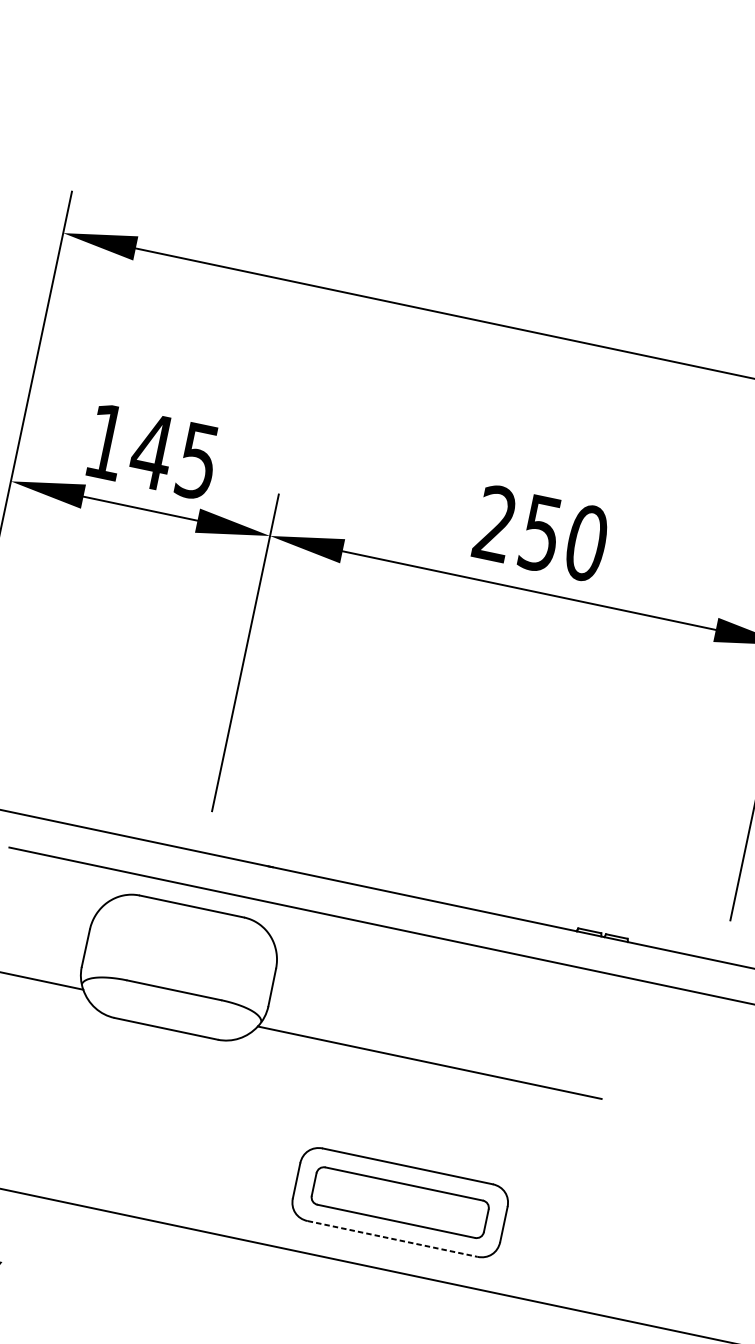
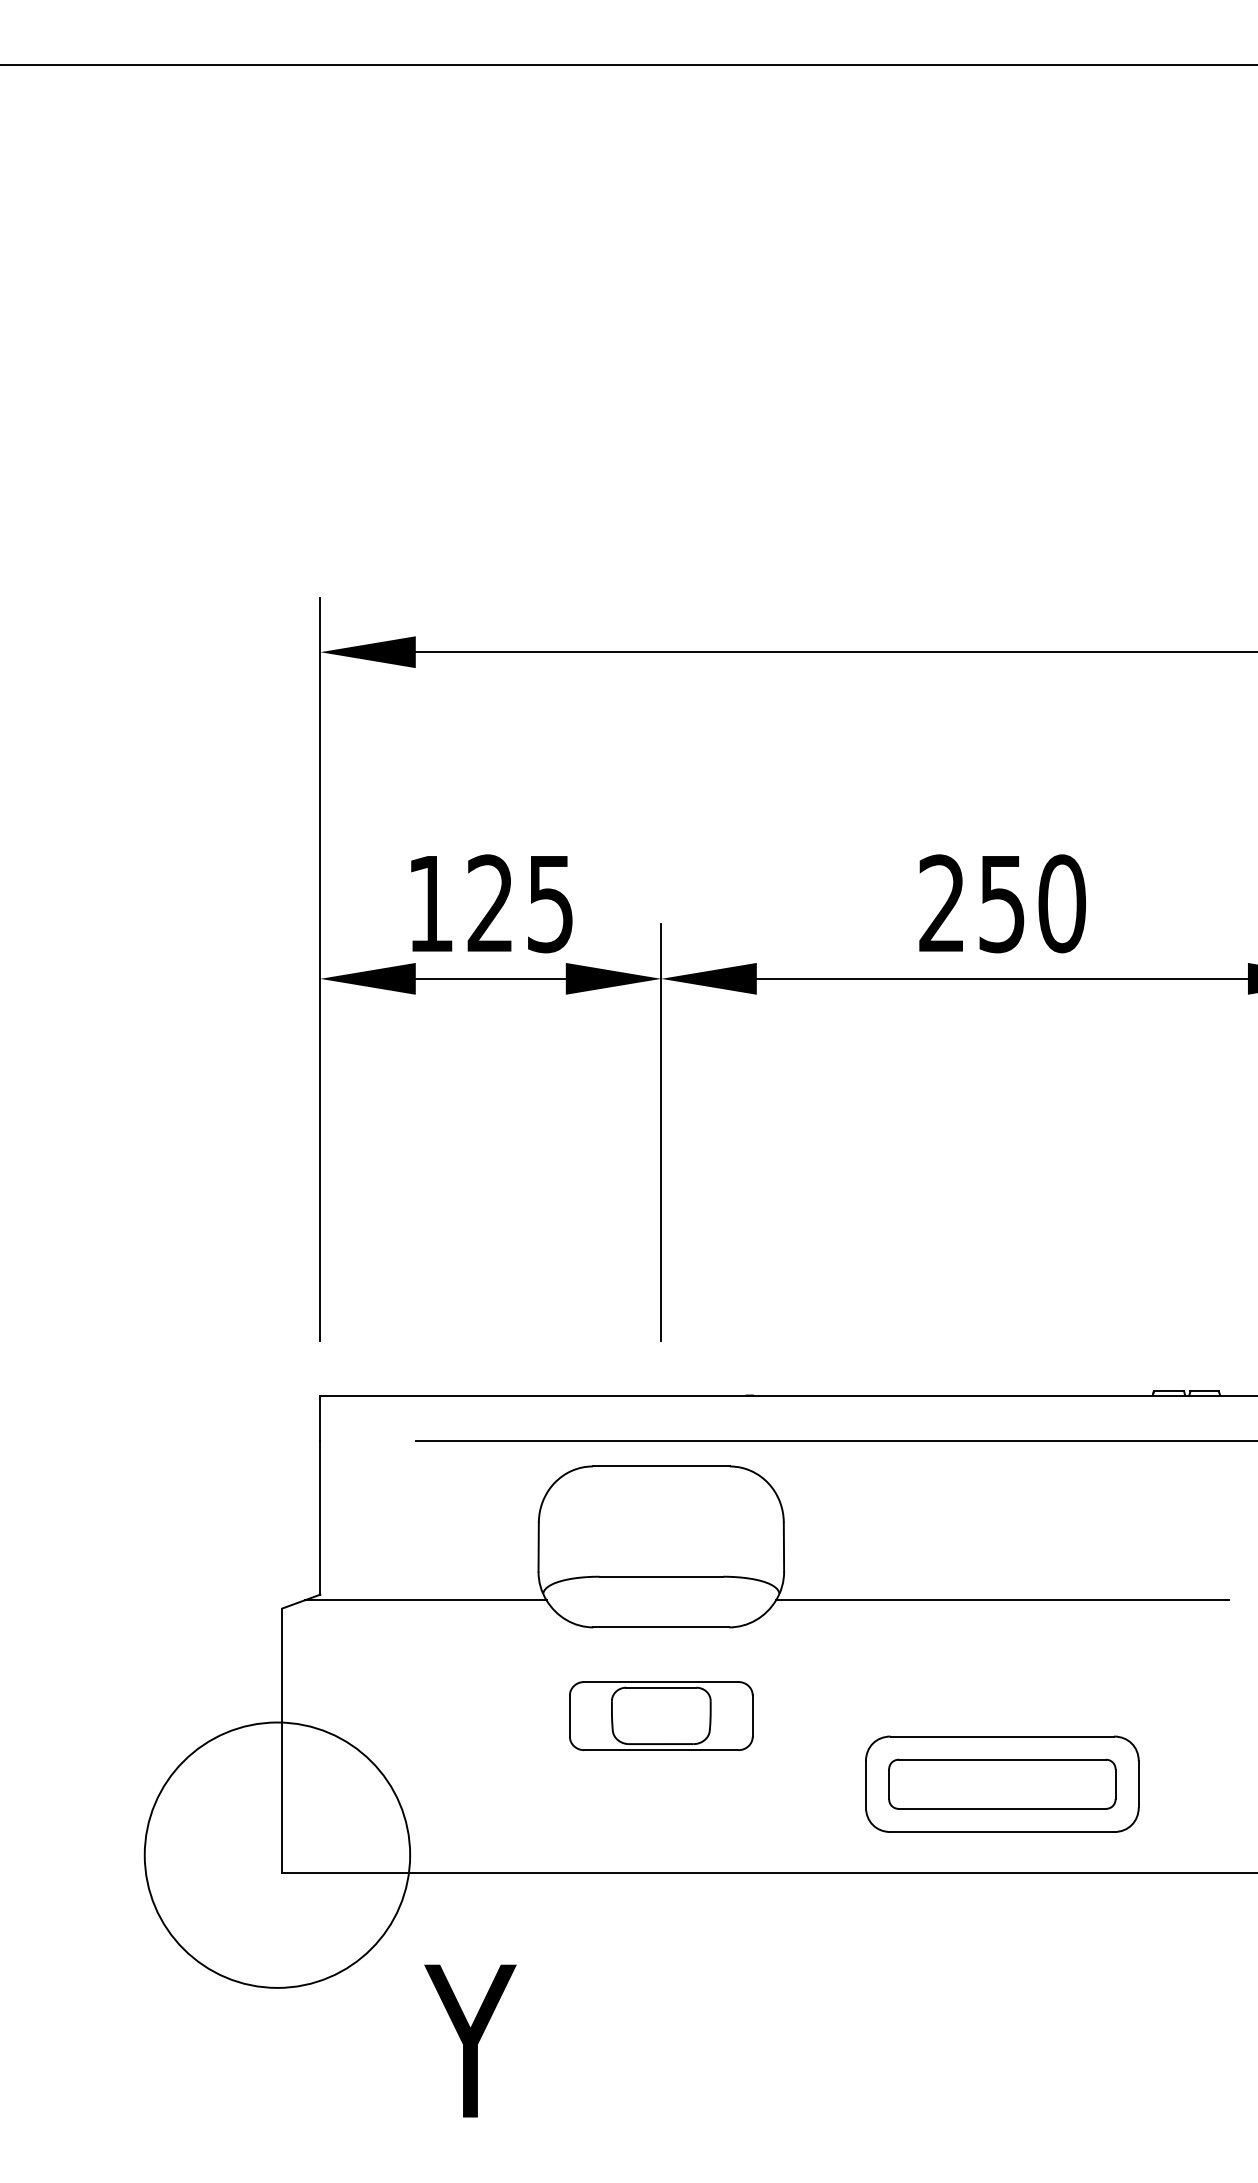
text: (152, 450) -> (490, 902), 145 -> 125
part: (152, 1096) -> (661, 1716), added
line: (392, 1239) -> (1002, 1832), dashed -> solid

